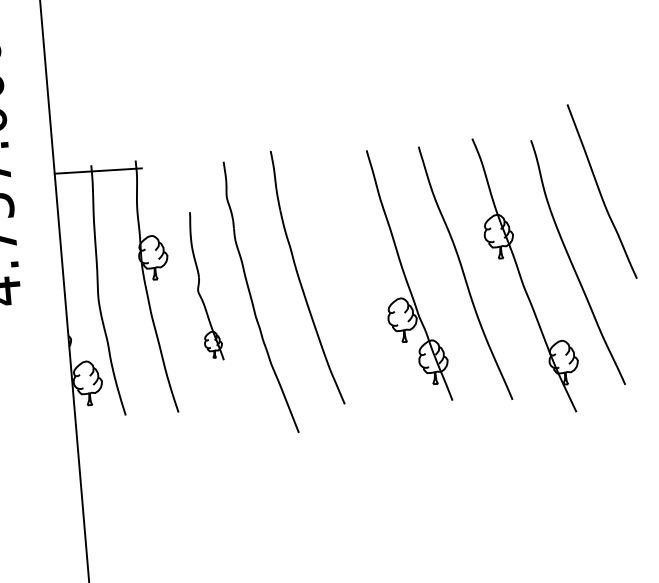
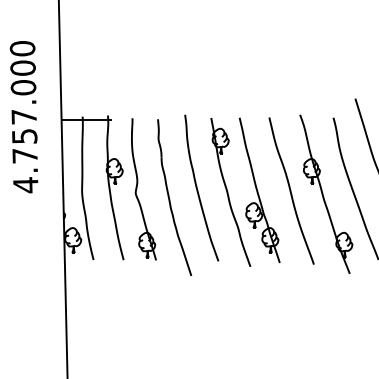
part: (358, 282) -> (230, 192), added
part: (205, 286) -> (143, 189), size x1.67

